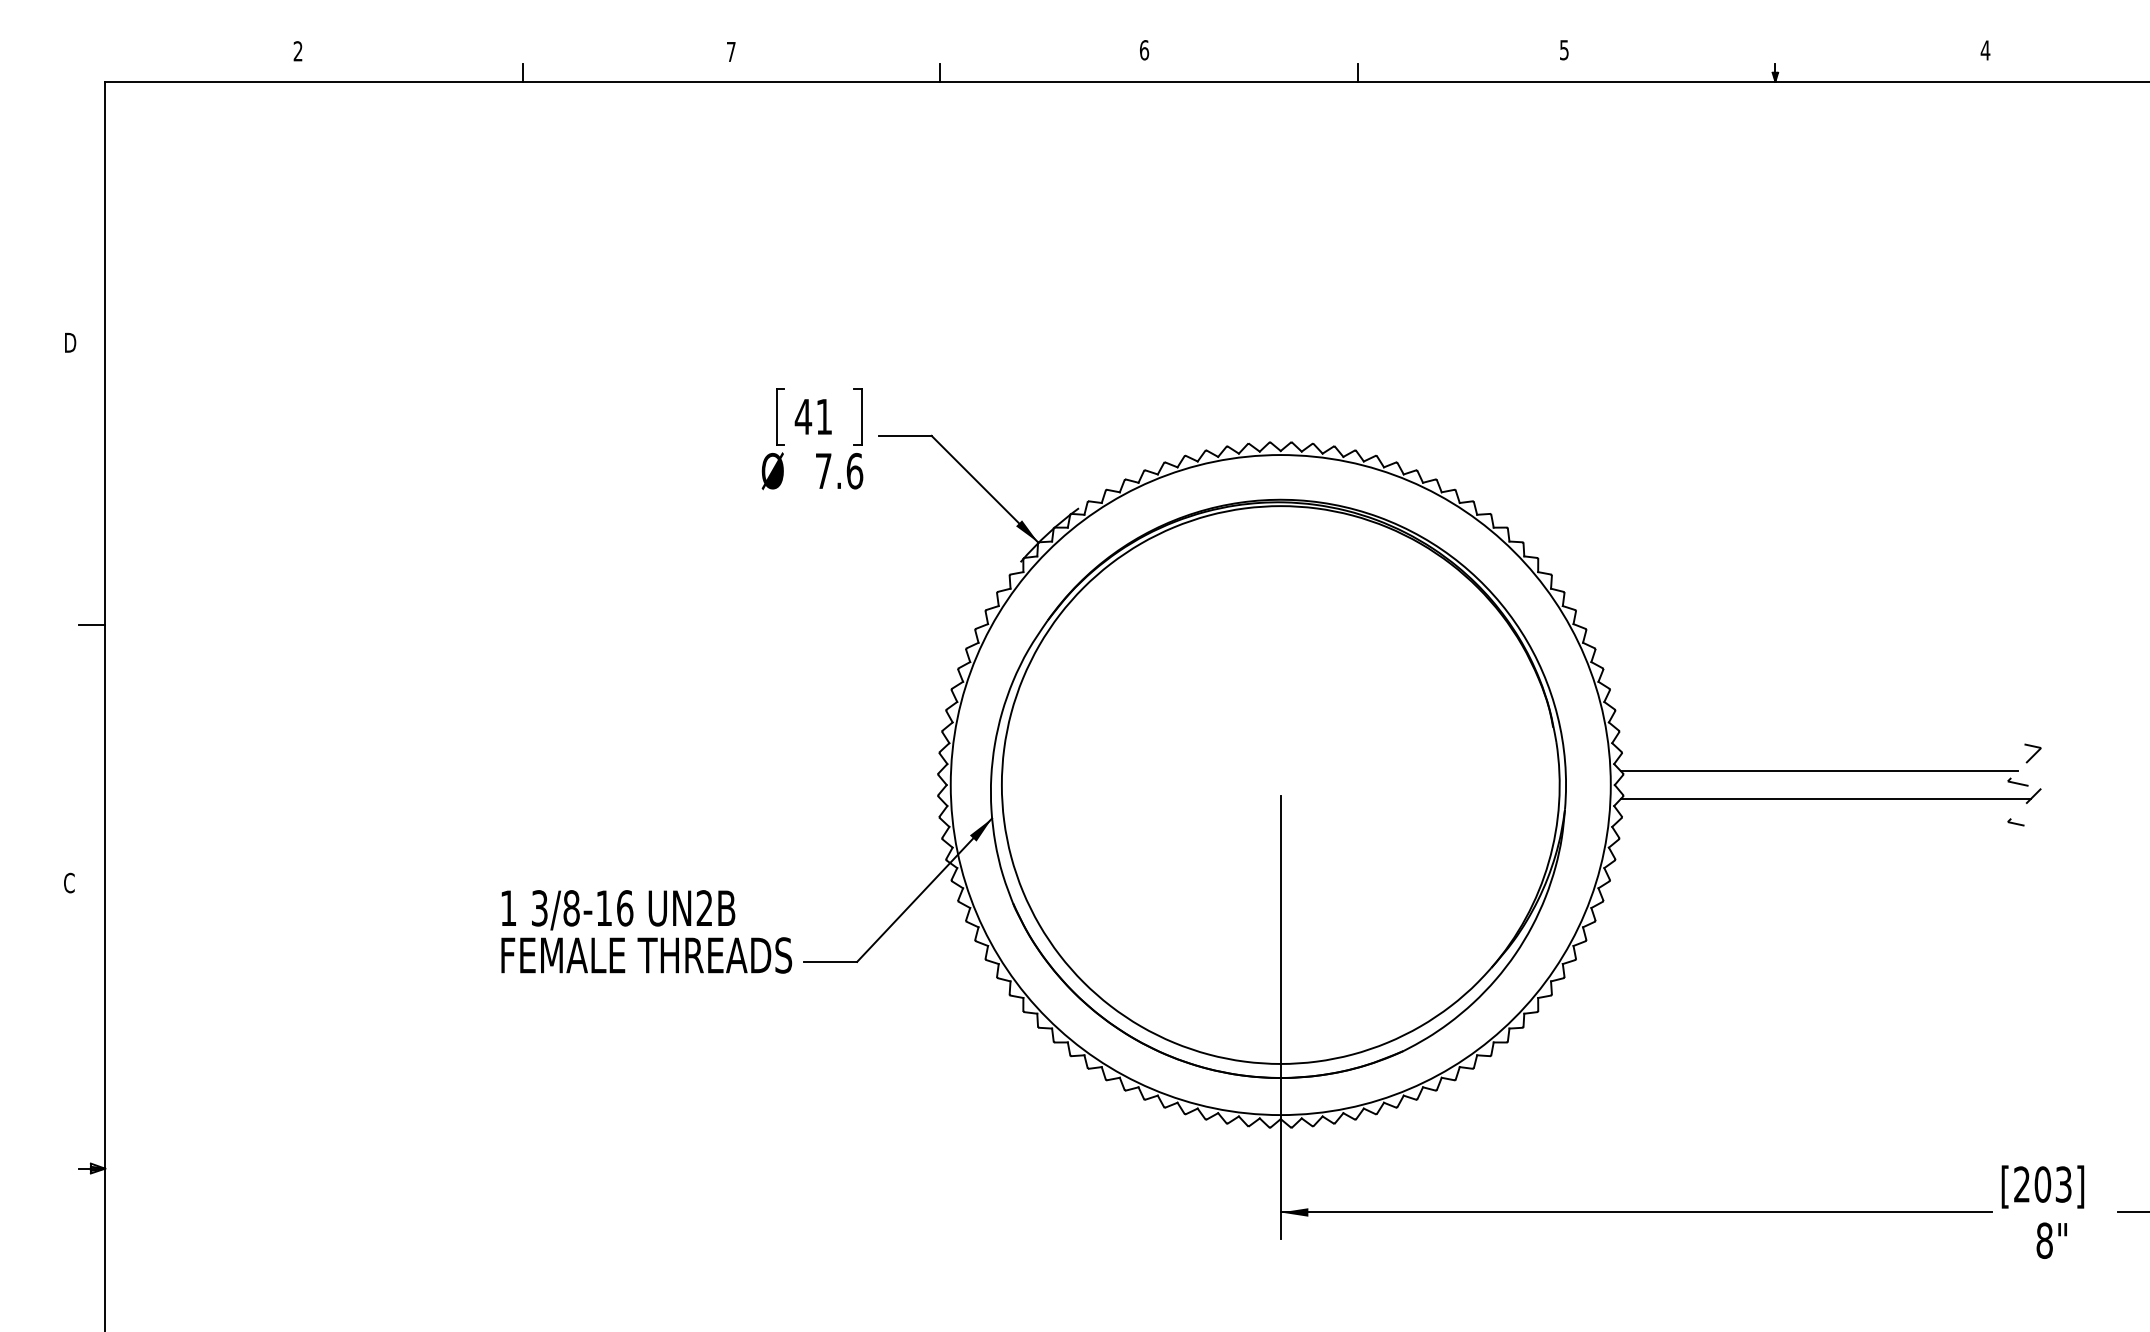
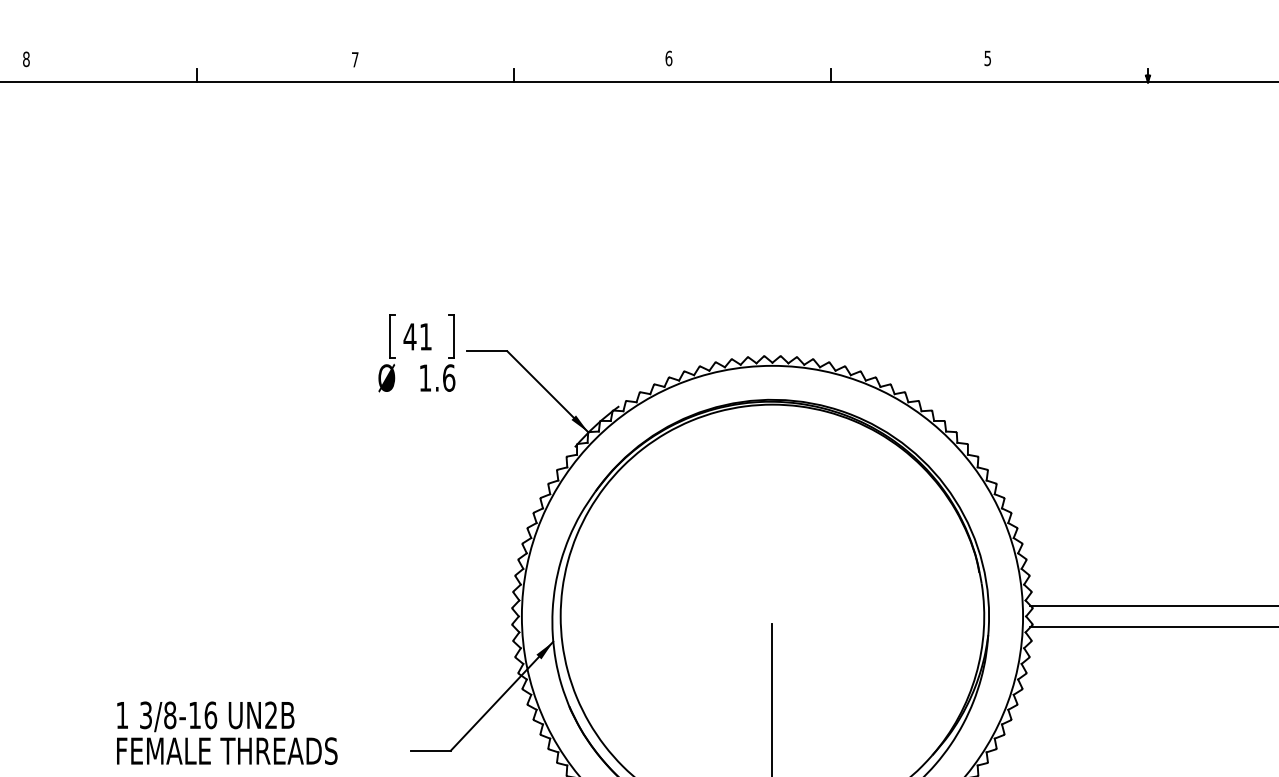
text: (297, 51) -> (25, 59), 2 -> 8
text: (823, 470) -> (425, 377), 7.6 -> 1.6
text: (646, 931) -> (227, 732), moved

